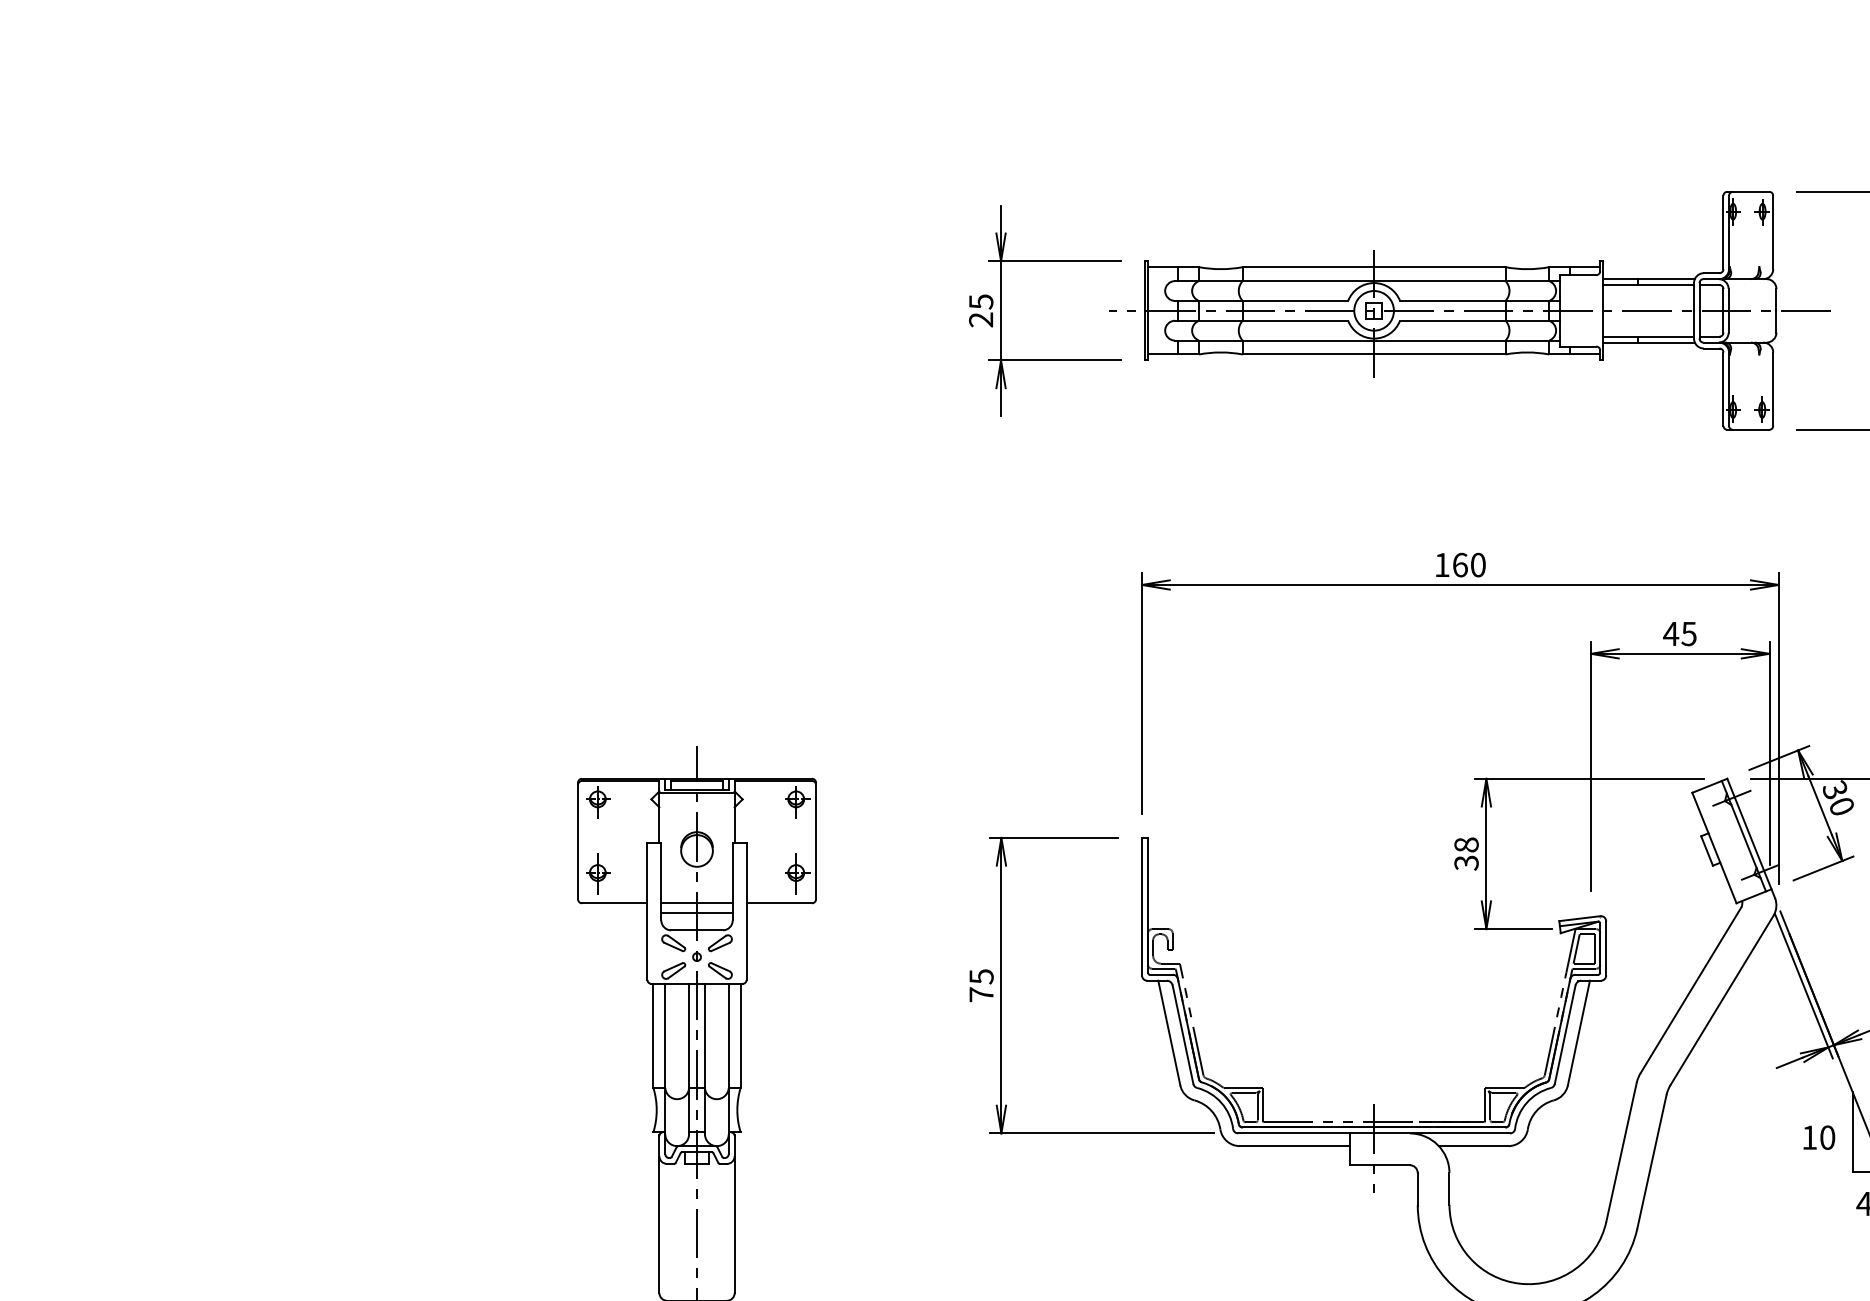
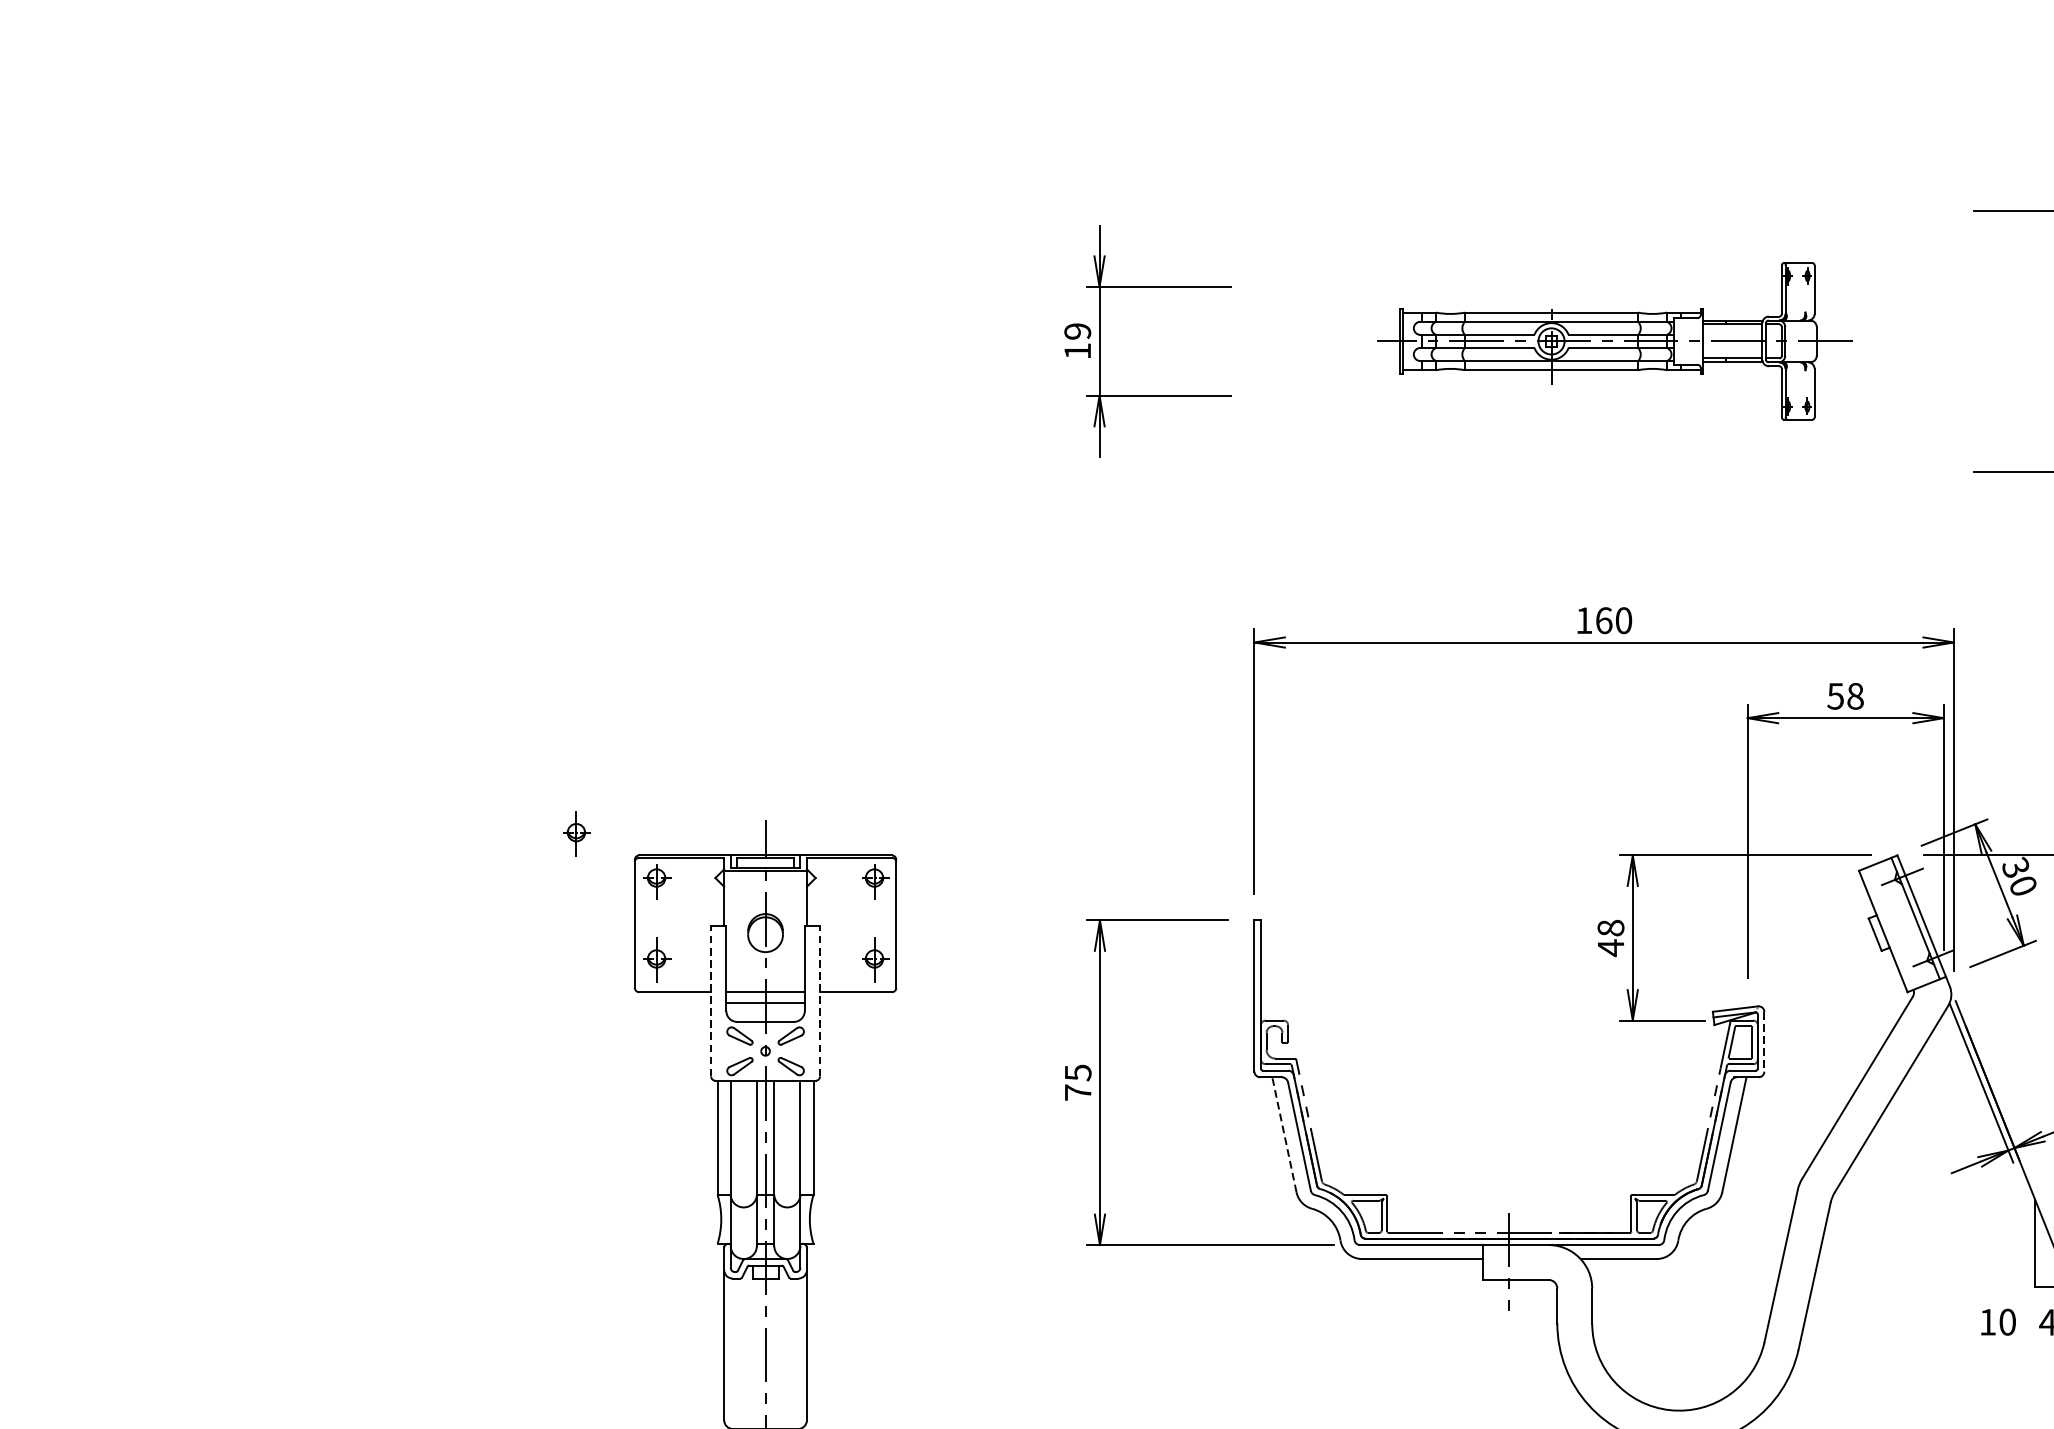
text: (981, 310) -> (1078, 340), 25 -> 19
part: (1469, 310) -> (1614, 340), size x0.6
text: (1679, 633) -> (1844, 695), 45 -> 58
part: (525, 758) -> (577, 833), added
text: (1466, 863) -> (1610, 948), 38 -> 48
line: (647, 910) -> (711, 1000), solid -> dashed
line: (746, 910) -> (819, 1000), solid -> dashed
line: (1606, 948) -> (1764, 1041), solid -> dashed
line: (1169, 1032) -> (1284, 1134), solid -> dashed
text: (1819, 1137) -> (1998, 1322), moved

